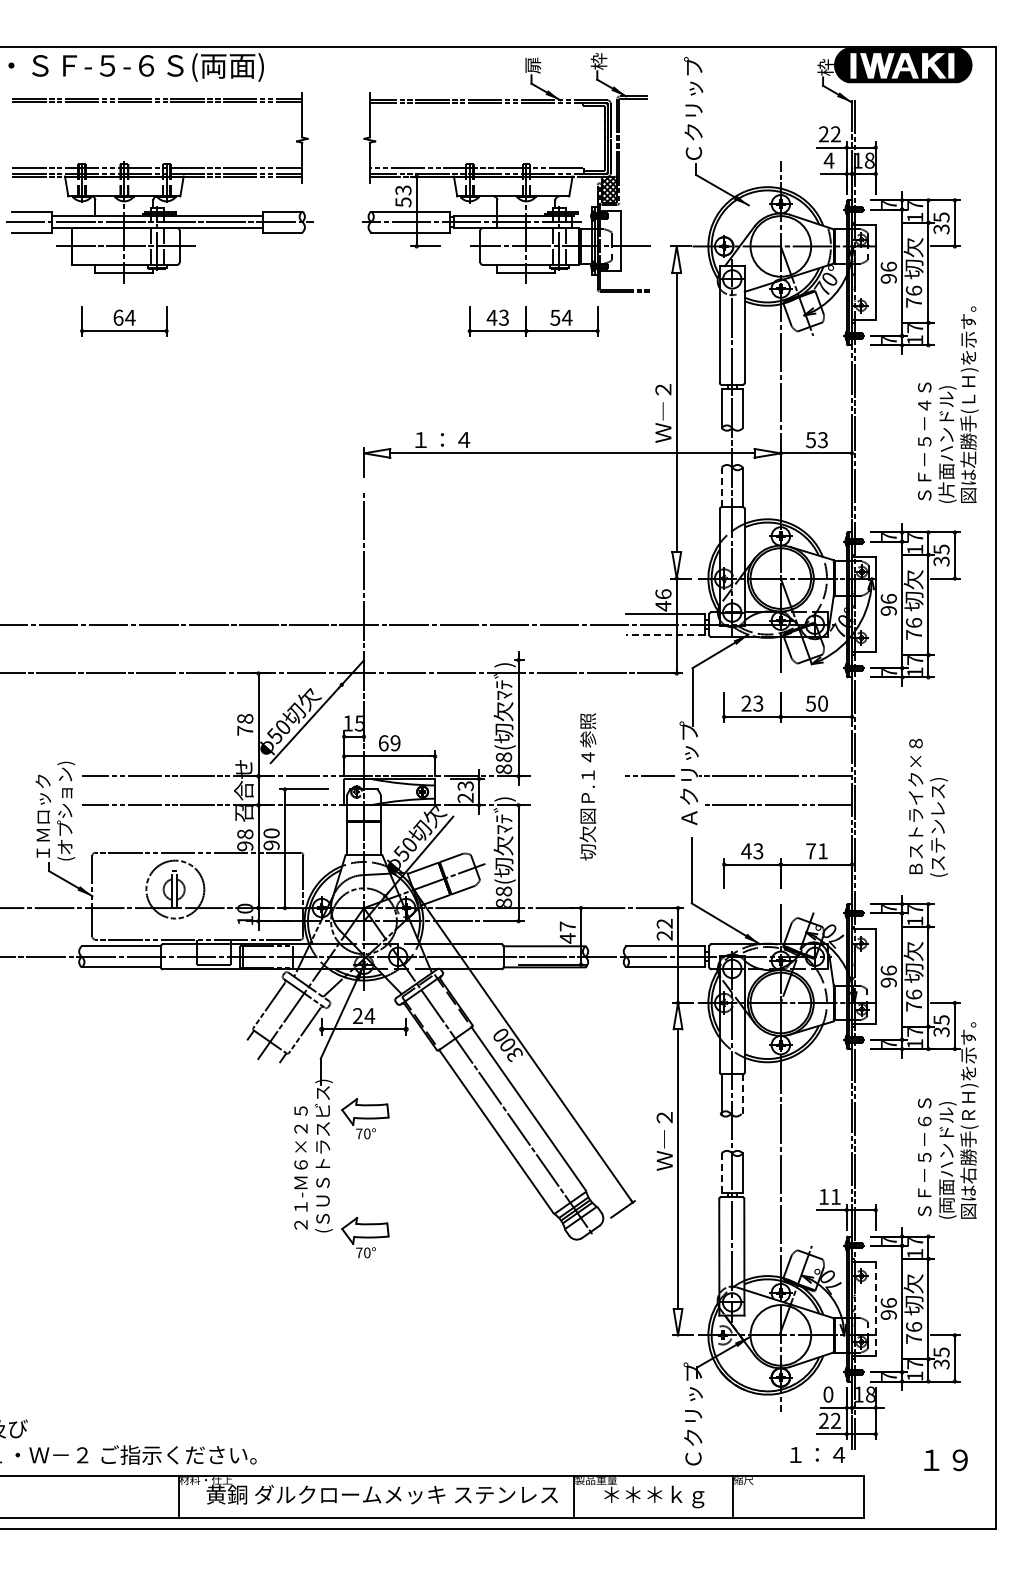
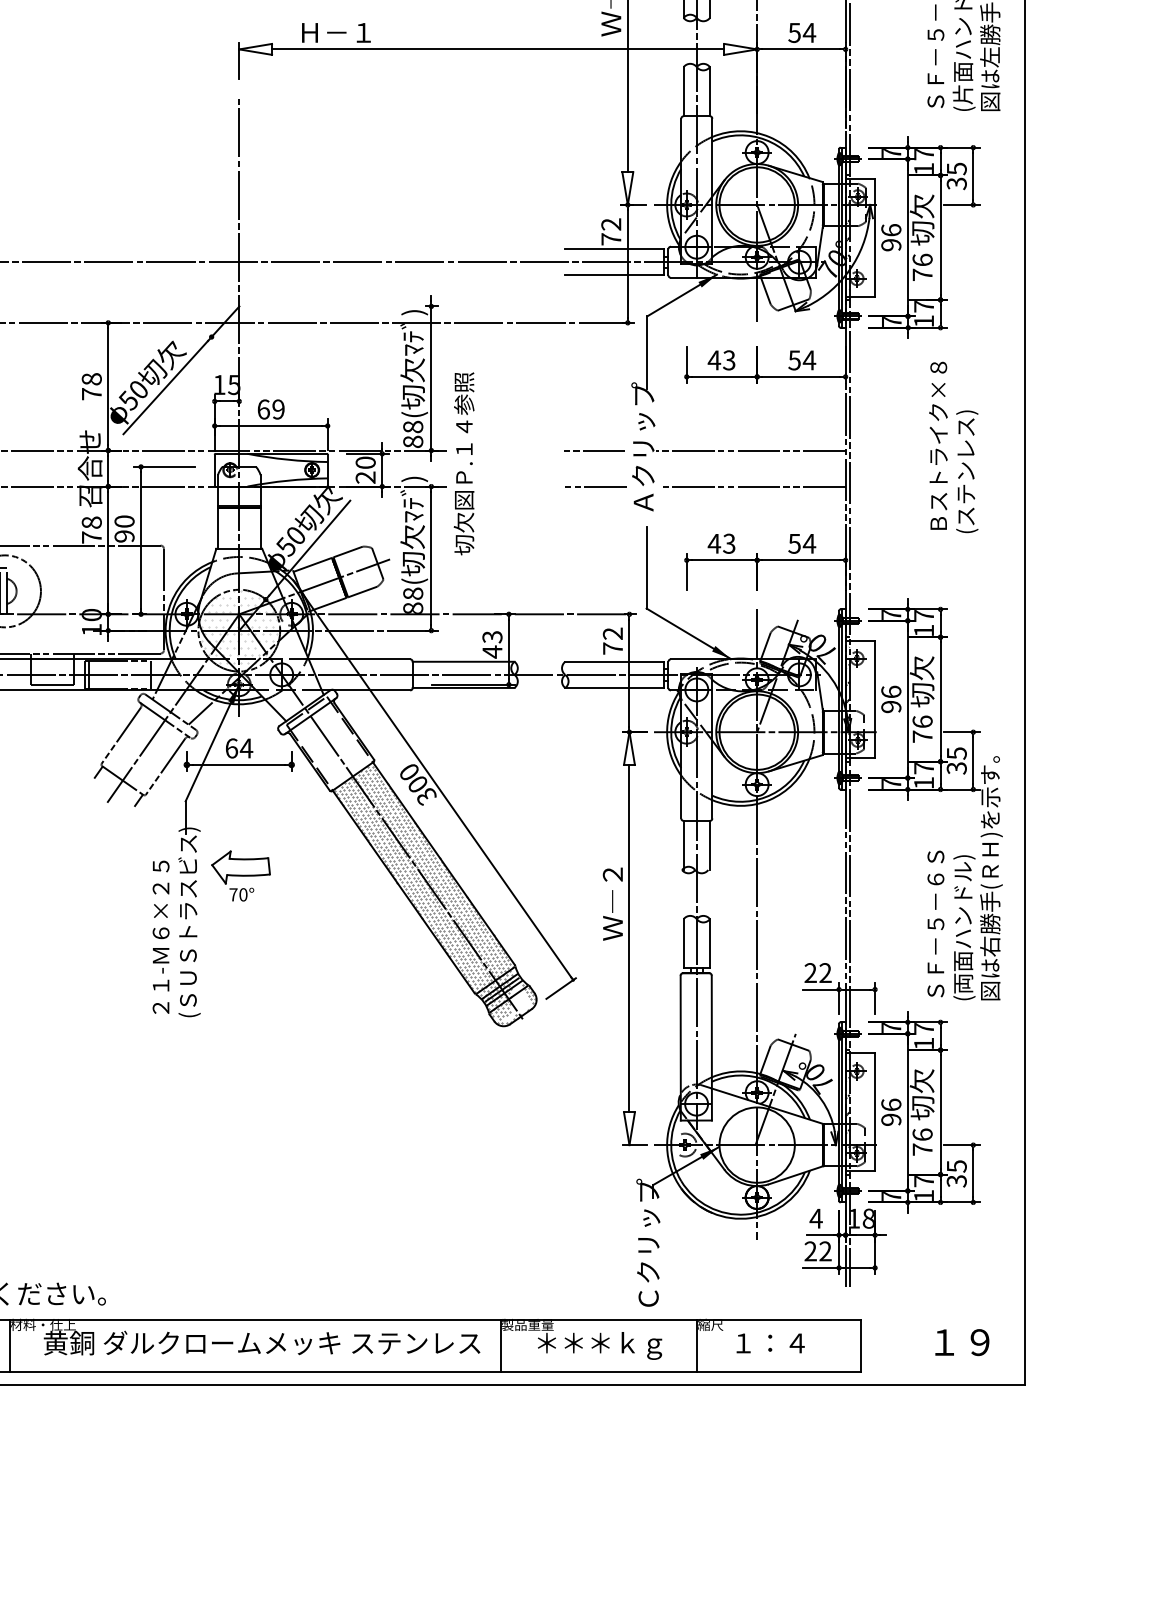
text: (442, 439) -> (336, 32), １：４ -> Ｈ－１
text: (822, 440) -> (808, 33), 53 -> 54
line: (721, 487) -> (683, 91), dashed -> solid
text: (663, 600) -> (611, 232), 46 -> 72
line: (665, 635) -> (613, 275), dashed -> solid
text: (746, 703) -> (714, 360), 23 -> 43
text: (822, 703) -> (808, 360), 50 -> 54
text: (465, 786) -> (365, 463), 23 -> 20
text: (587, 786) -> (463, 463), moved
line: (650, 805) -> (595, 486), added
text: (927, 807) -> (953, 447), moved
text: (245, 846) -> (92, 537), 98 -> 78
text: (817, 851) -> (802, 544), 71 -> 54
hatch: (363, 920) -> (238, 629), added
text: (567, 926) -> (492, 637), 47 -> 43
text: (664, 935) -> (612, 648), 22 -> 72
text: (357, 1016) -> (231, 748), 24 -> 64
line: (742, 1094) -> (709, 845), dashed -> solid
hatch: (521, 1133) -> (434, 894), added
line: (721, 1173) -> (683, 944), dashed -> solid
text: (829, 1196) -> (817, 972), 11 -> 22
part: (365, 1237) -> (241, 1023), removed
line: (875, 1309) -> (874, 1112), dashed -> solid
text: (828, 1394) -> (816, 1218), 0 -> 4
text: (817, 1454) -> (770, 1342), moved
text: (945, 1460) -> (961, 1342), moved

